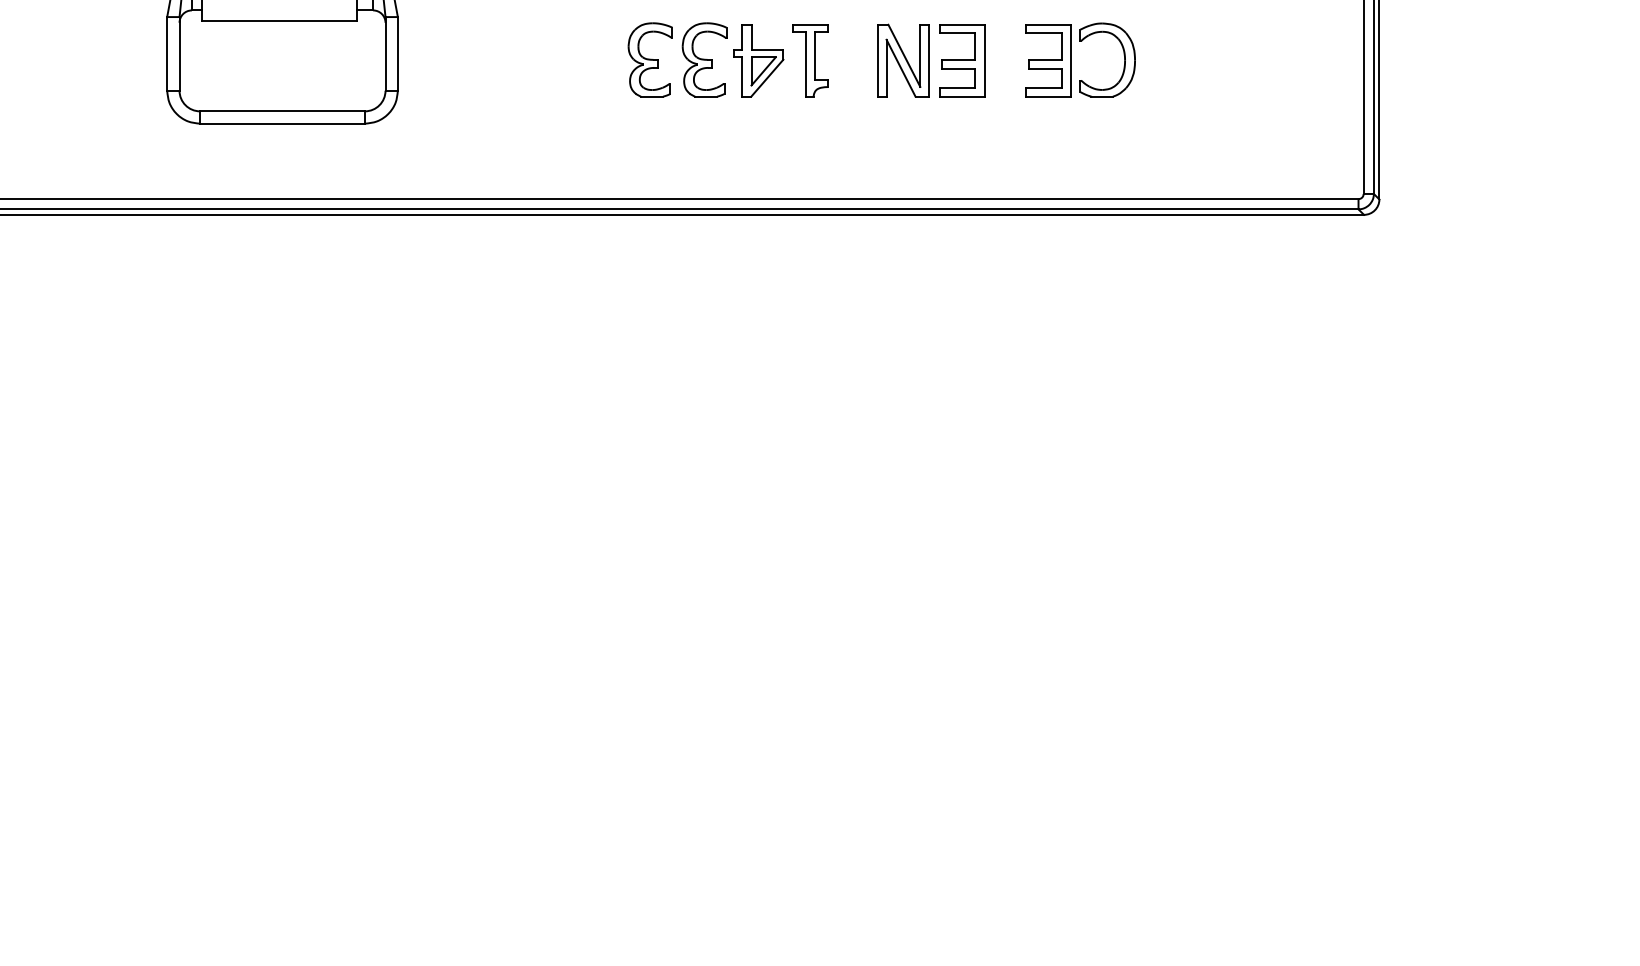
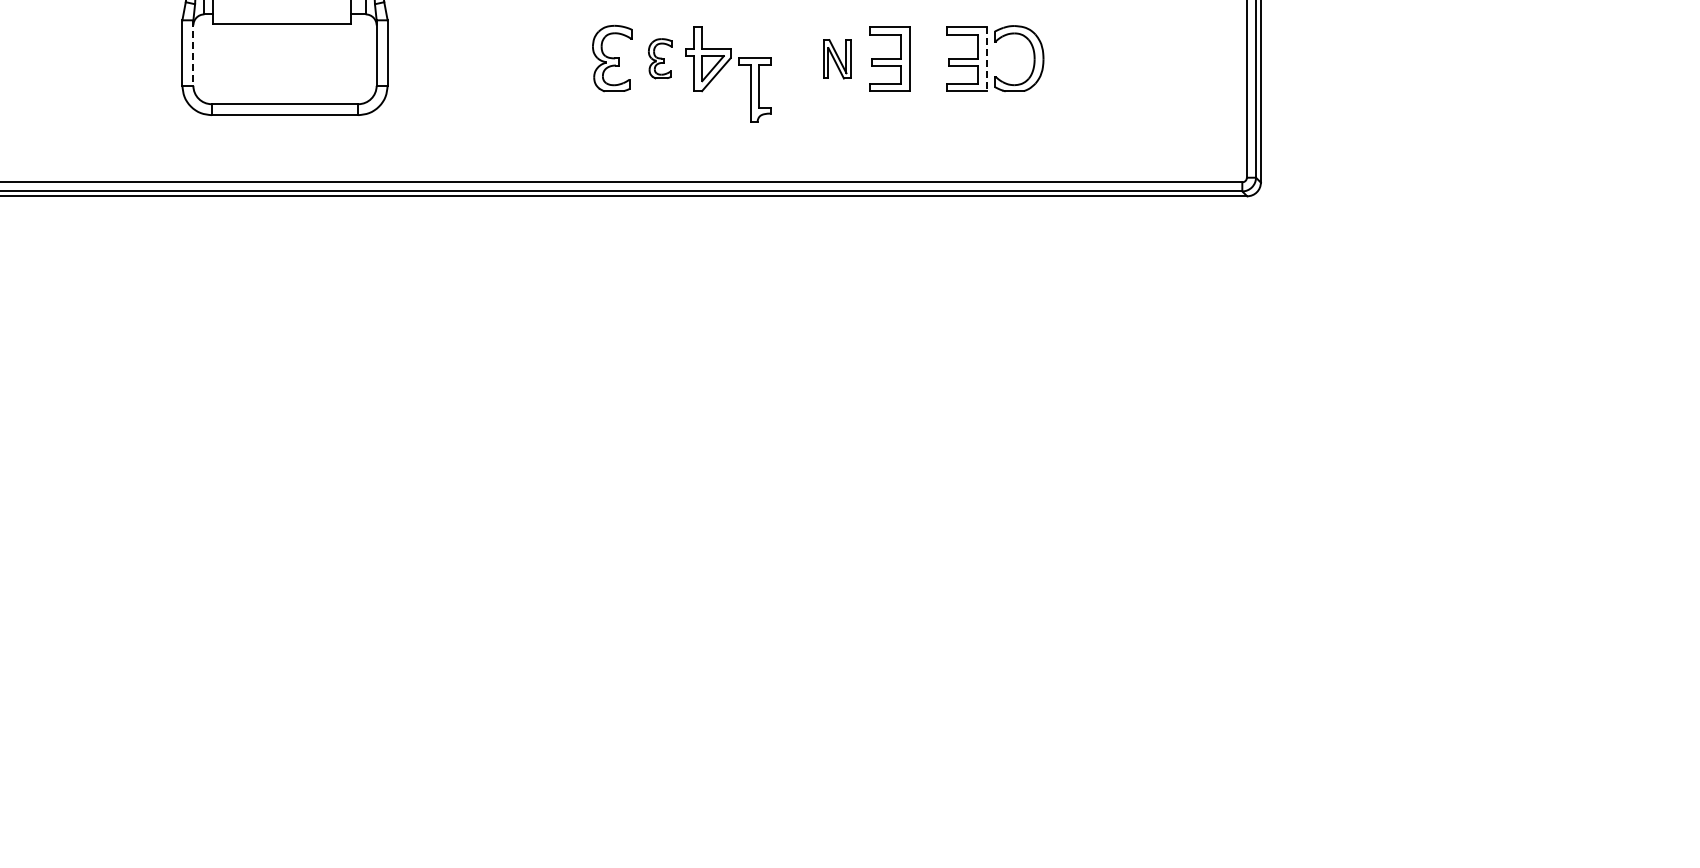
line: (179, 54) -> (193, 53), solid -> dashed
part: (704, 59) -> (660, 58), size x0.6
part: (810, 59) -> (754, 89), moved
part: (903, 61) -> (837, 59), size x0.6
line: (1070, 61) -> (986, 59), solid -> dashed

